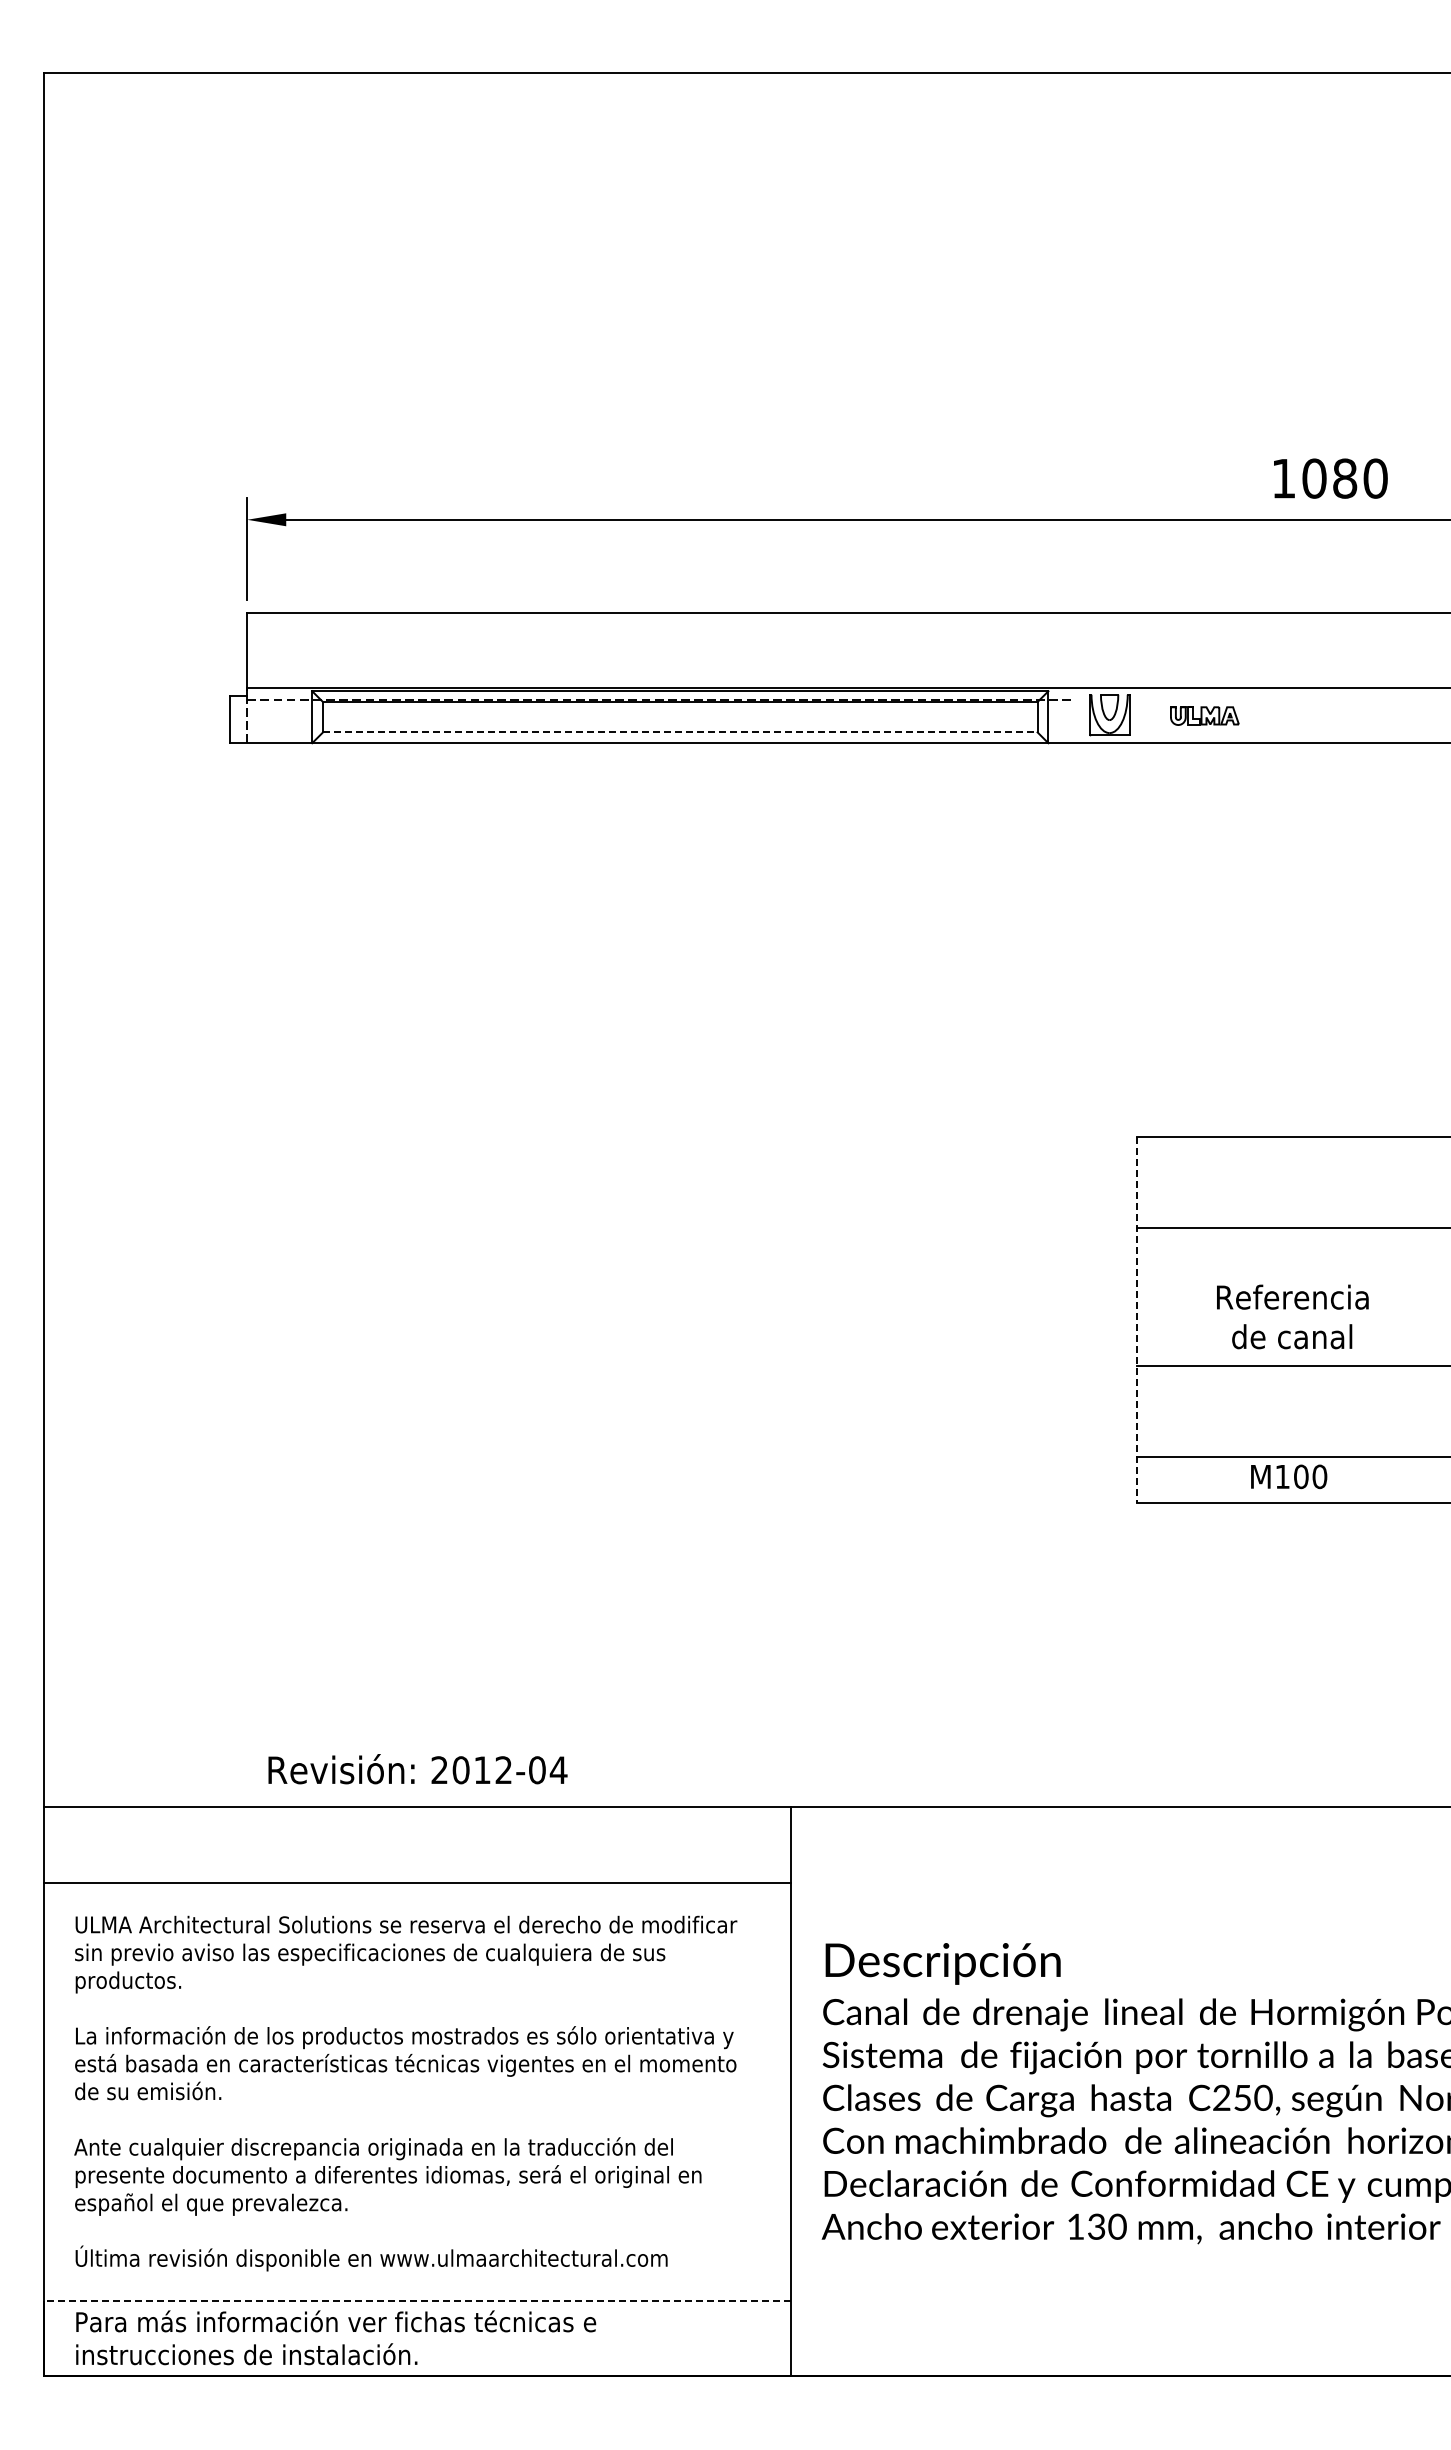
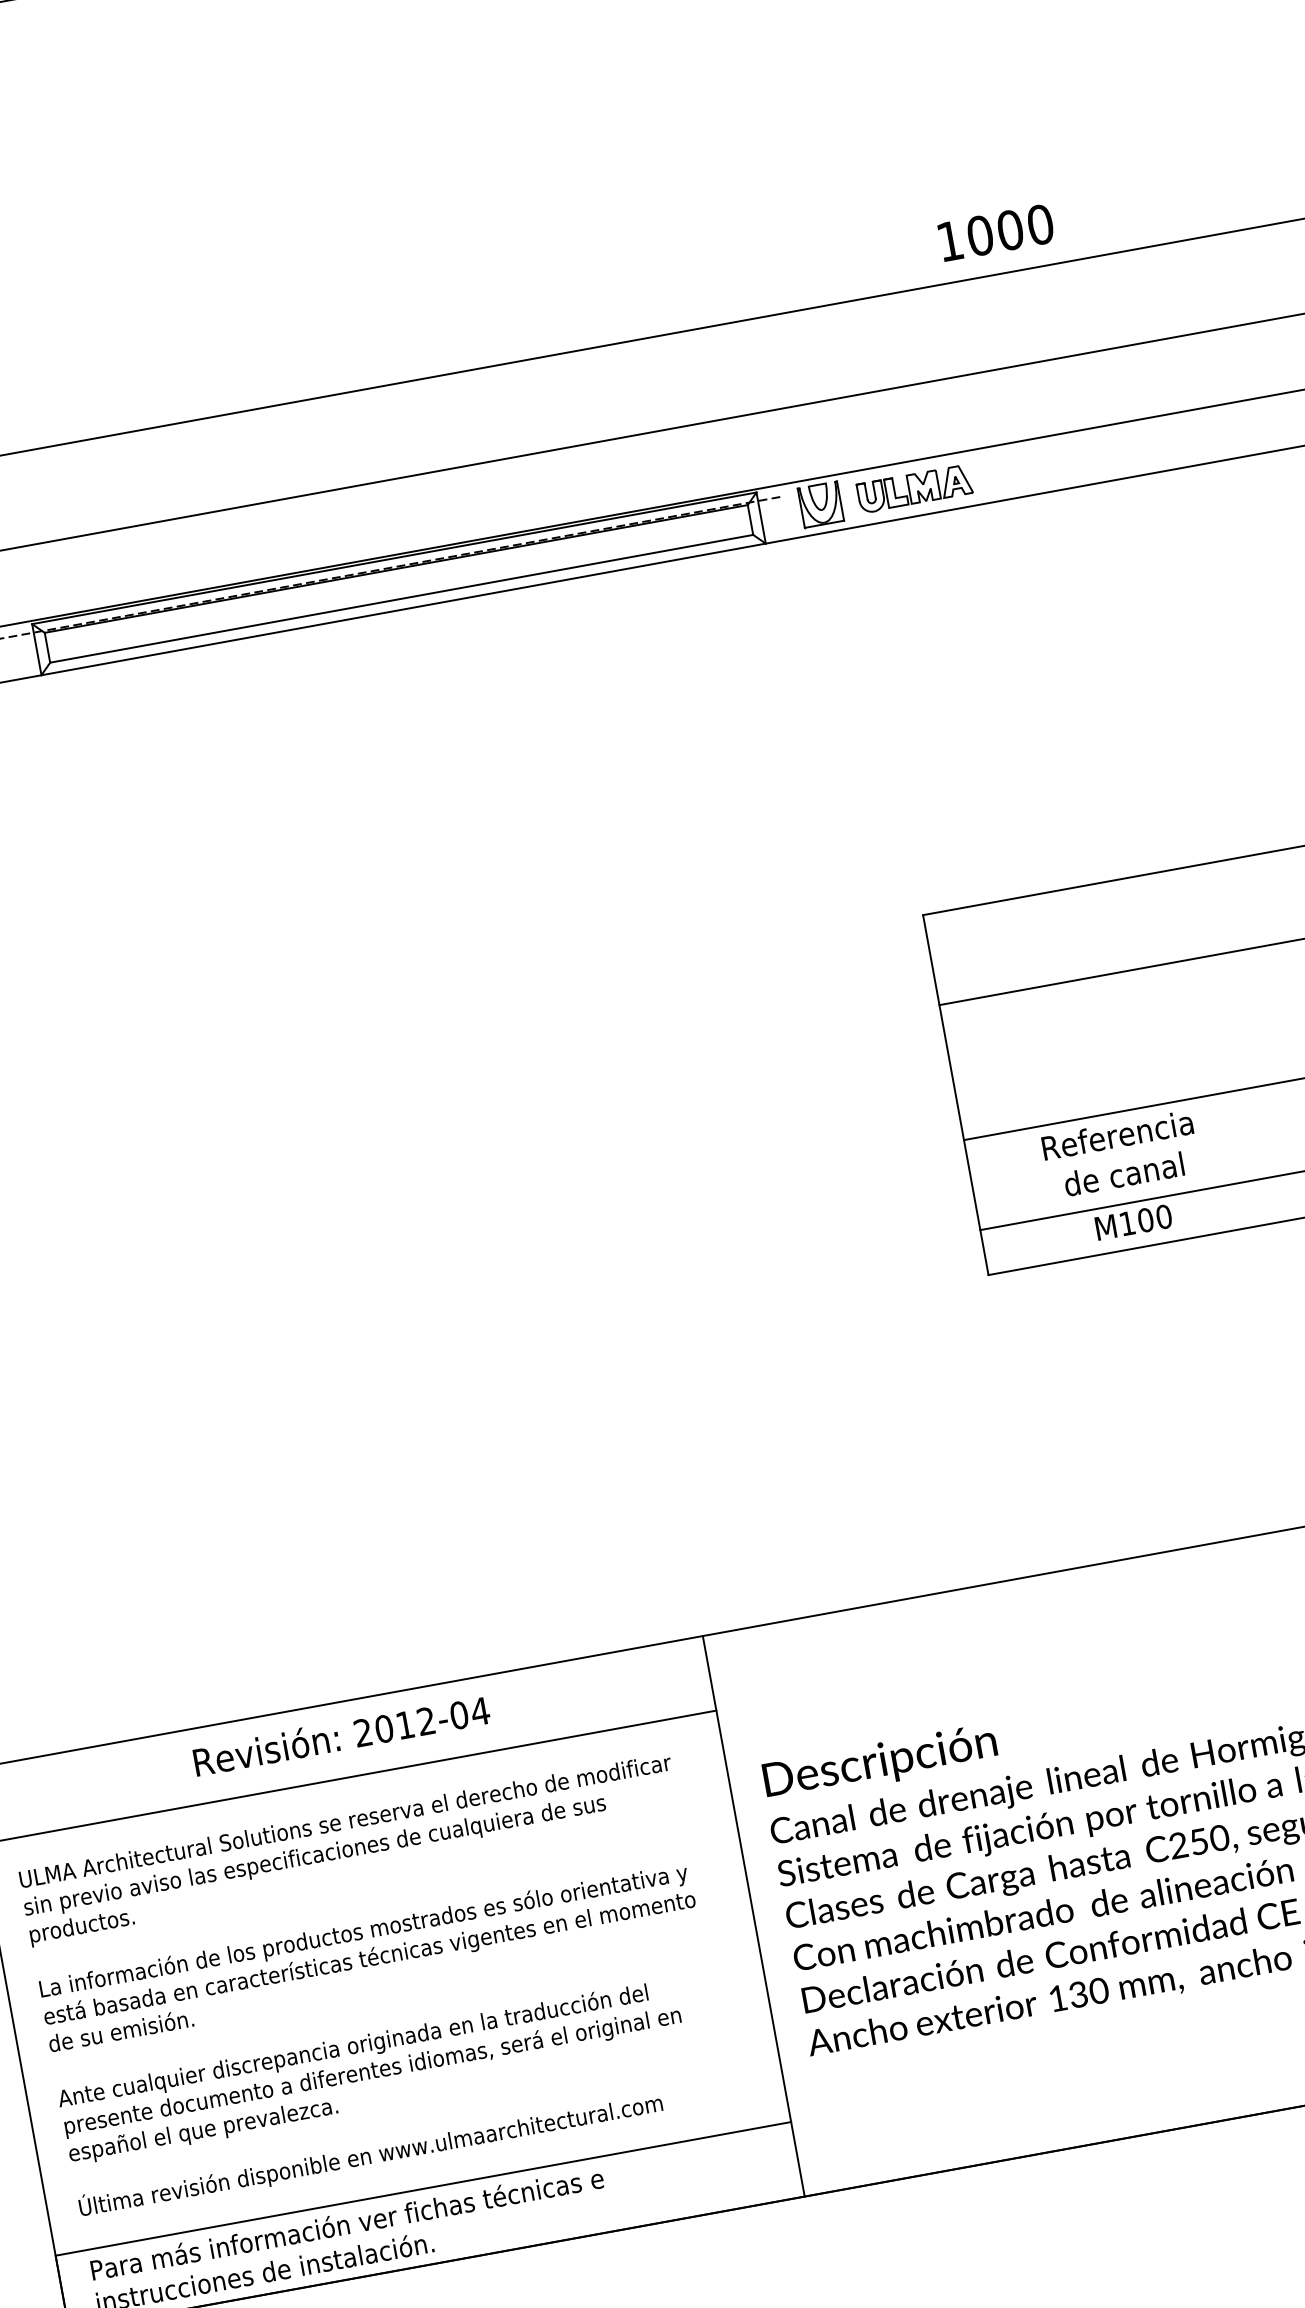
text: (1345, 478) -> (1010, 230), 1080 -> 1000
part: (1204, 715) -> (914, 488), size x1.67
line: (680, 732) -> (401, 598), dashed -> solid
text: (1292, 1316) -> (1120, 1154), moved
line: (1136, 1319) -> (955, 1094), dashed -> solid
text: (417, 1769) -> (341, 1736), moved
line: (417, 2300) -> (423, 2188), dashed -> solid

